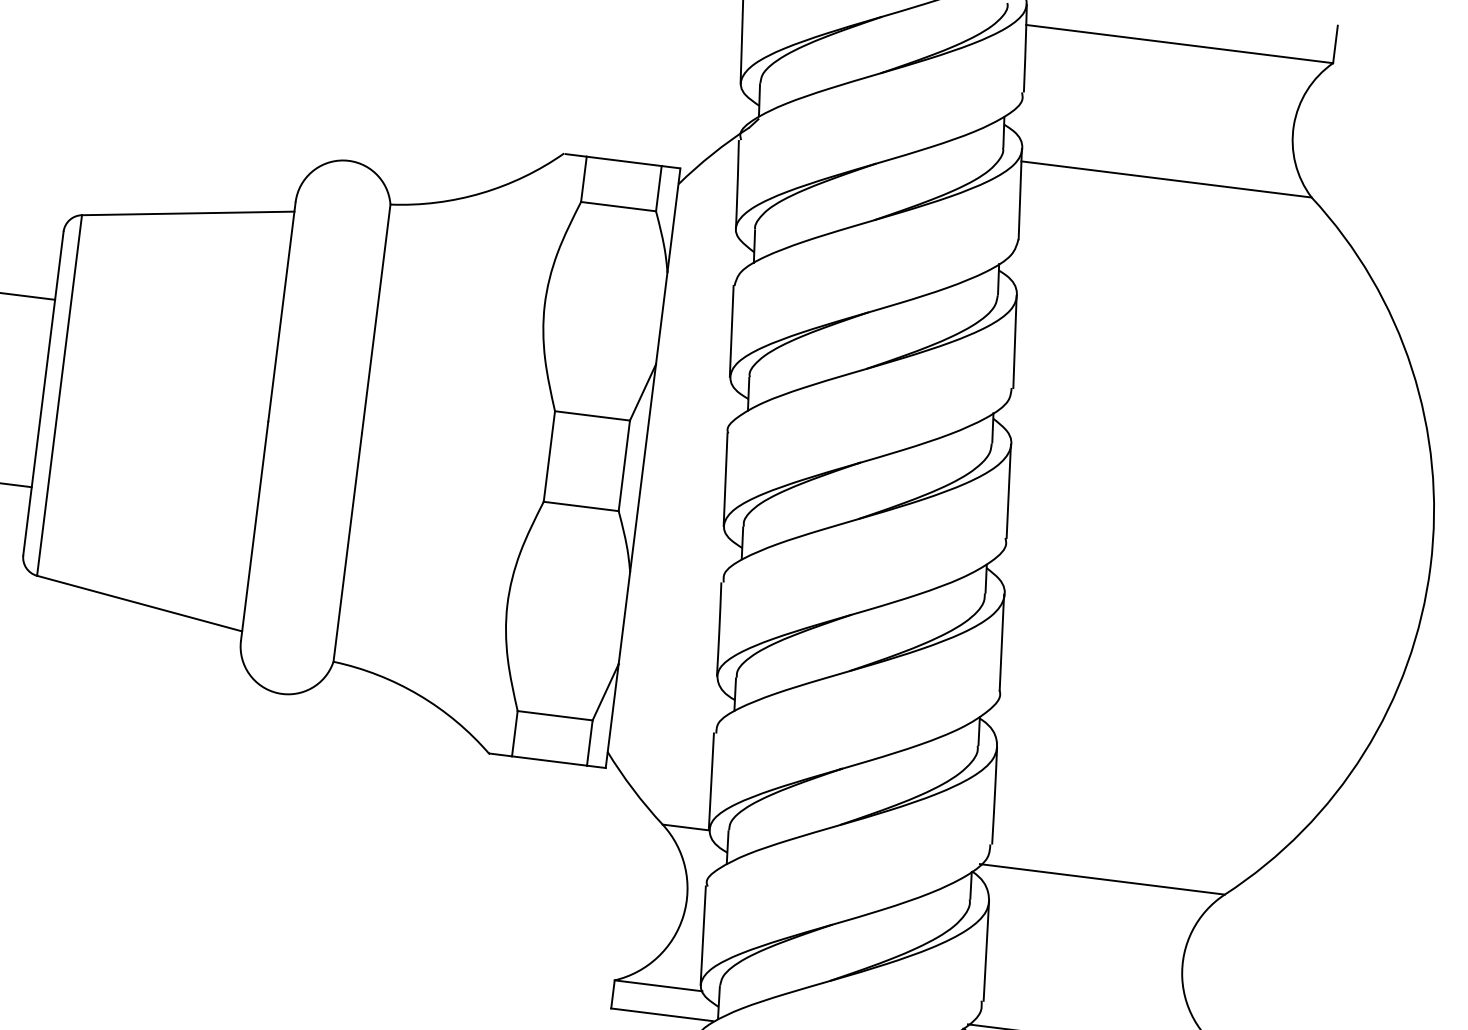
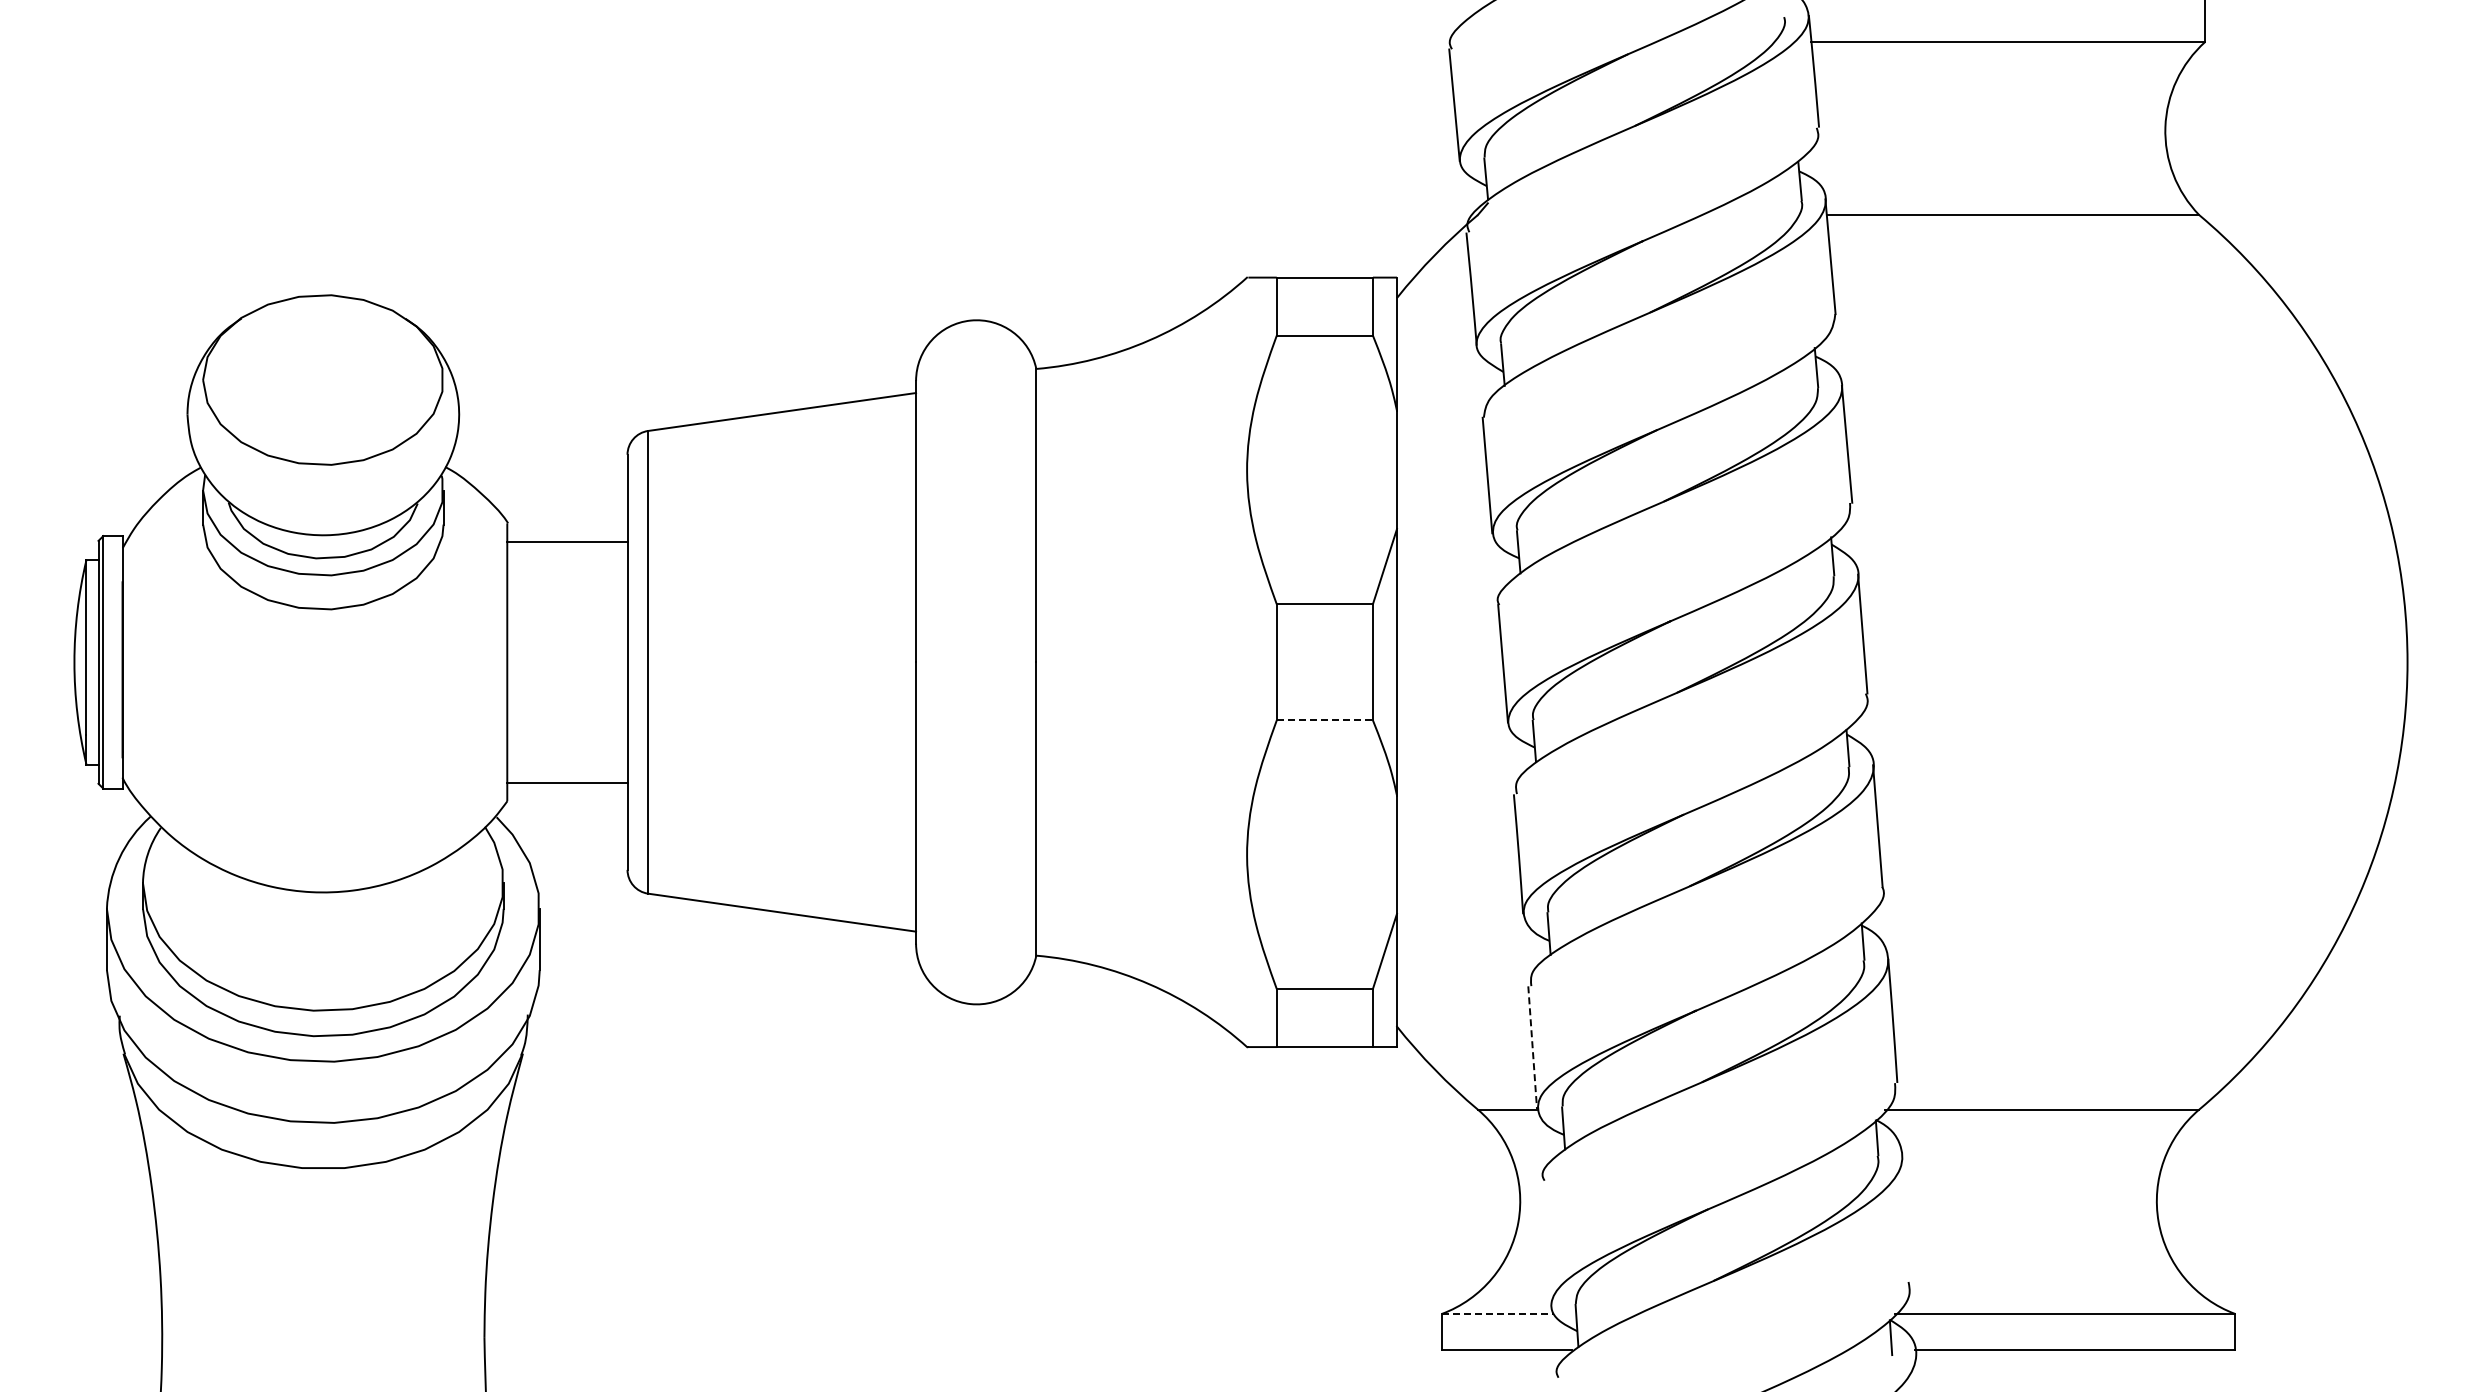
line: (581, 506) -> (1325, 720), solid -> dashed
line: (711, 781) -> (1532, 1047), solid -> dashed
line: (703, 935) -> (1546, 1243), removed
line: (986, 950) -> (1906, 1217), removed
line: (658, 985) -> (1498, 1313), solid -> dashed

